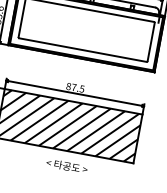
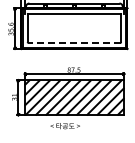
line: (81, 49) -> (73, 42), solid -> dashed
text: (65, 166) -> (64, 126), moved

